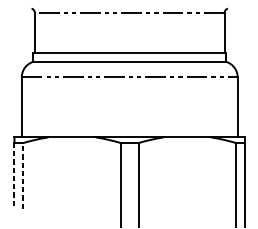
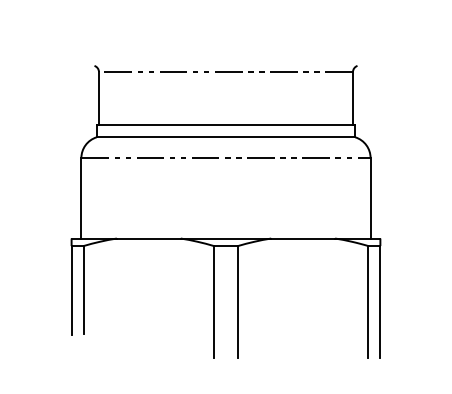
line: (23, 175) -> (83, 289), dashed -> solid
line: (14, 176) -> (71, 290), dashed -> solid

